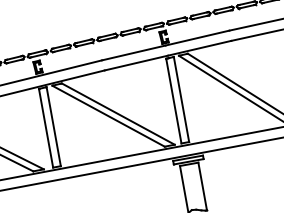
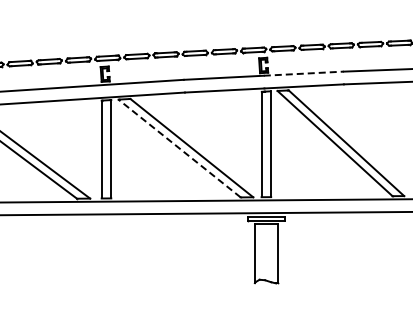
line: (198, 37) -> (304, 73), solid -> dashed
line: (108, 116) -> (179, 148), solid -> dashed

